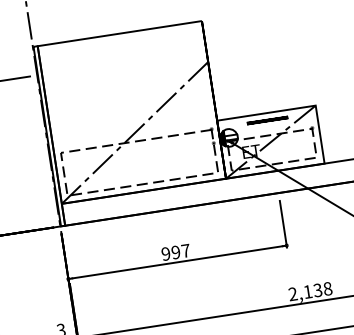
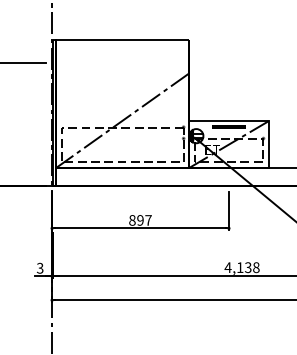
text: (166, 254) -> (132, 220), 997 -> 897
text: (292, 294) -> (227, 267), 2,138 -> 4,138

